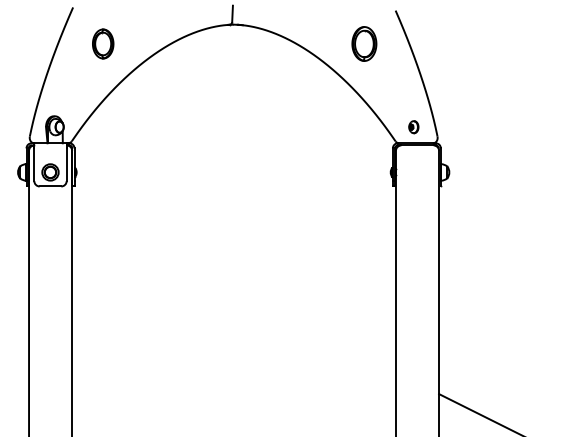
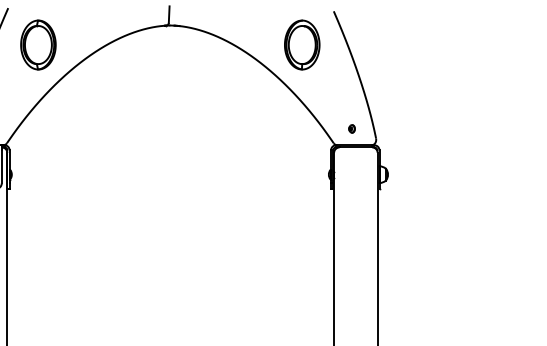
part: (103, 43) -> (38, 44), size x1.67
part: (364, 43) -> (302, 44), size x1.43
part: (413, 126) -> (351, 128), size x0.62

